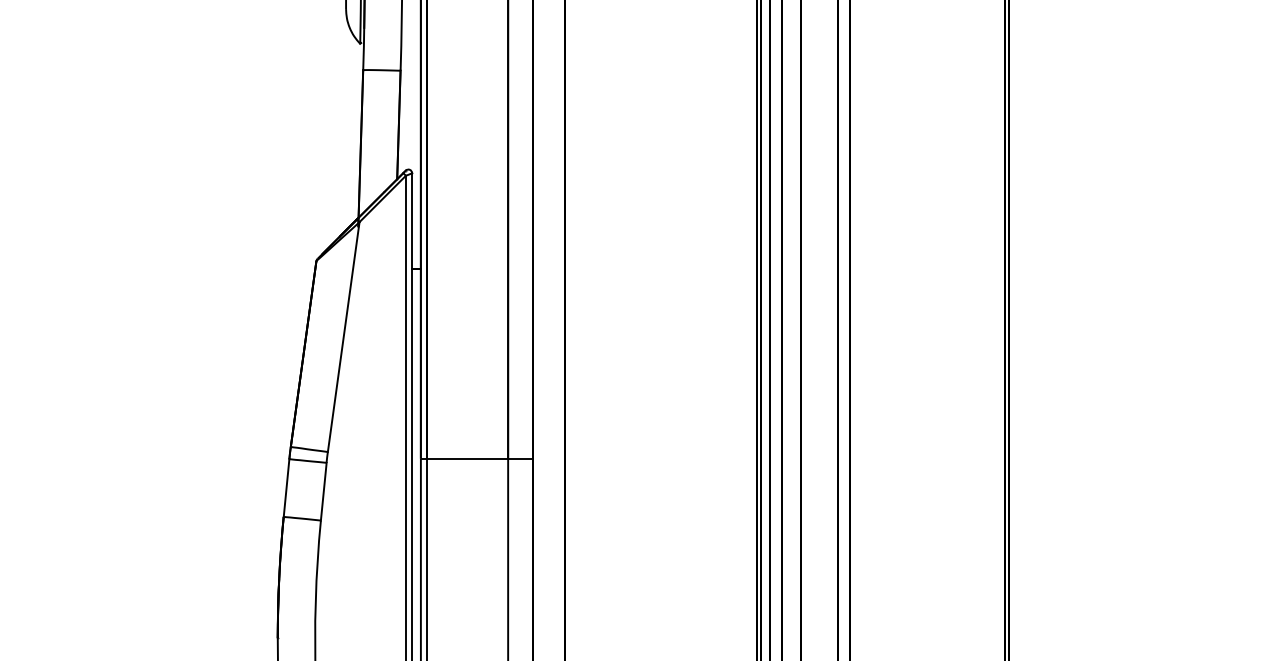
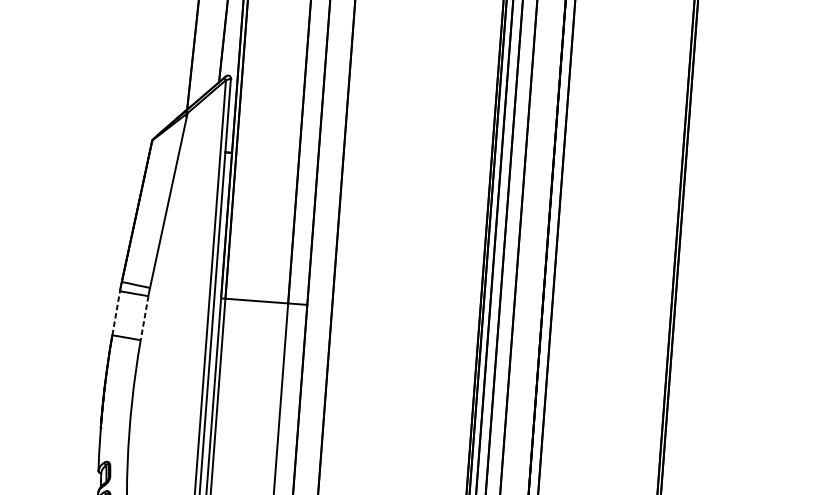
line: (286, 488) -> (116, 313), solid -> dashed
line: (323, 491) -> (144, 318), solid -> dashed

